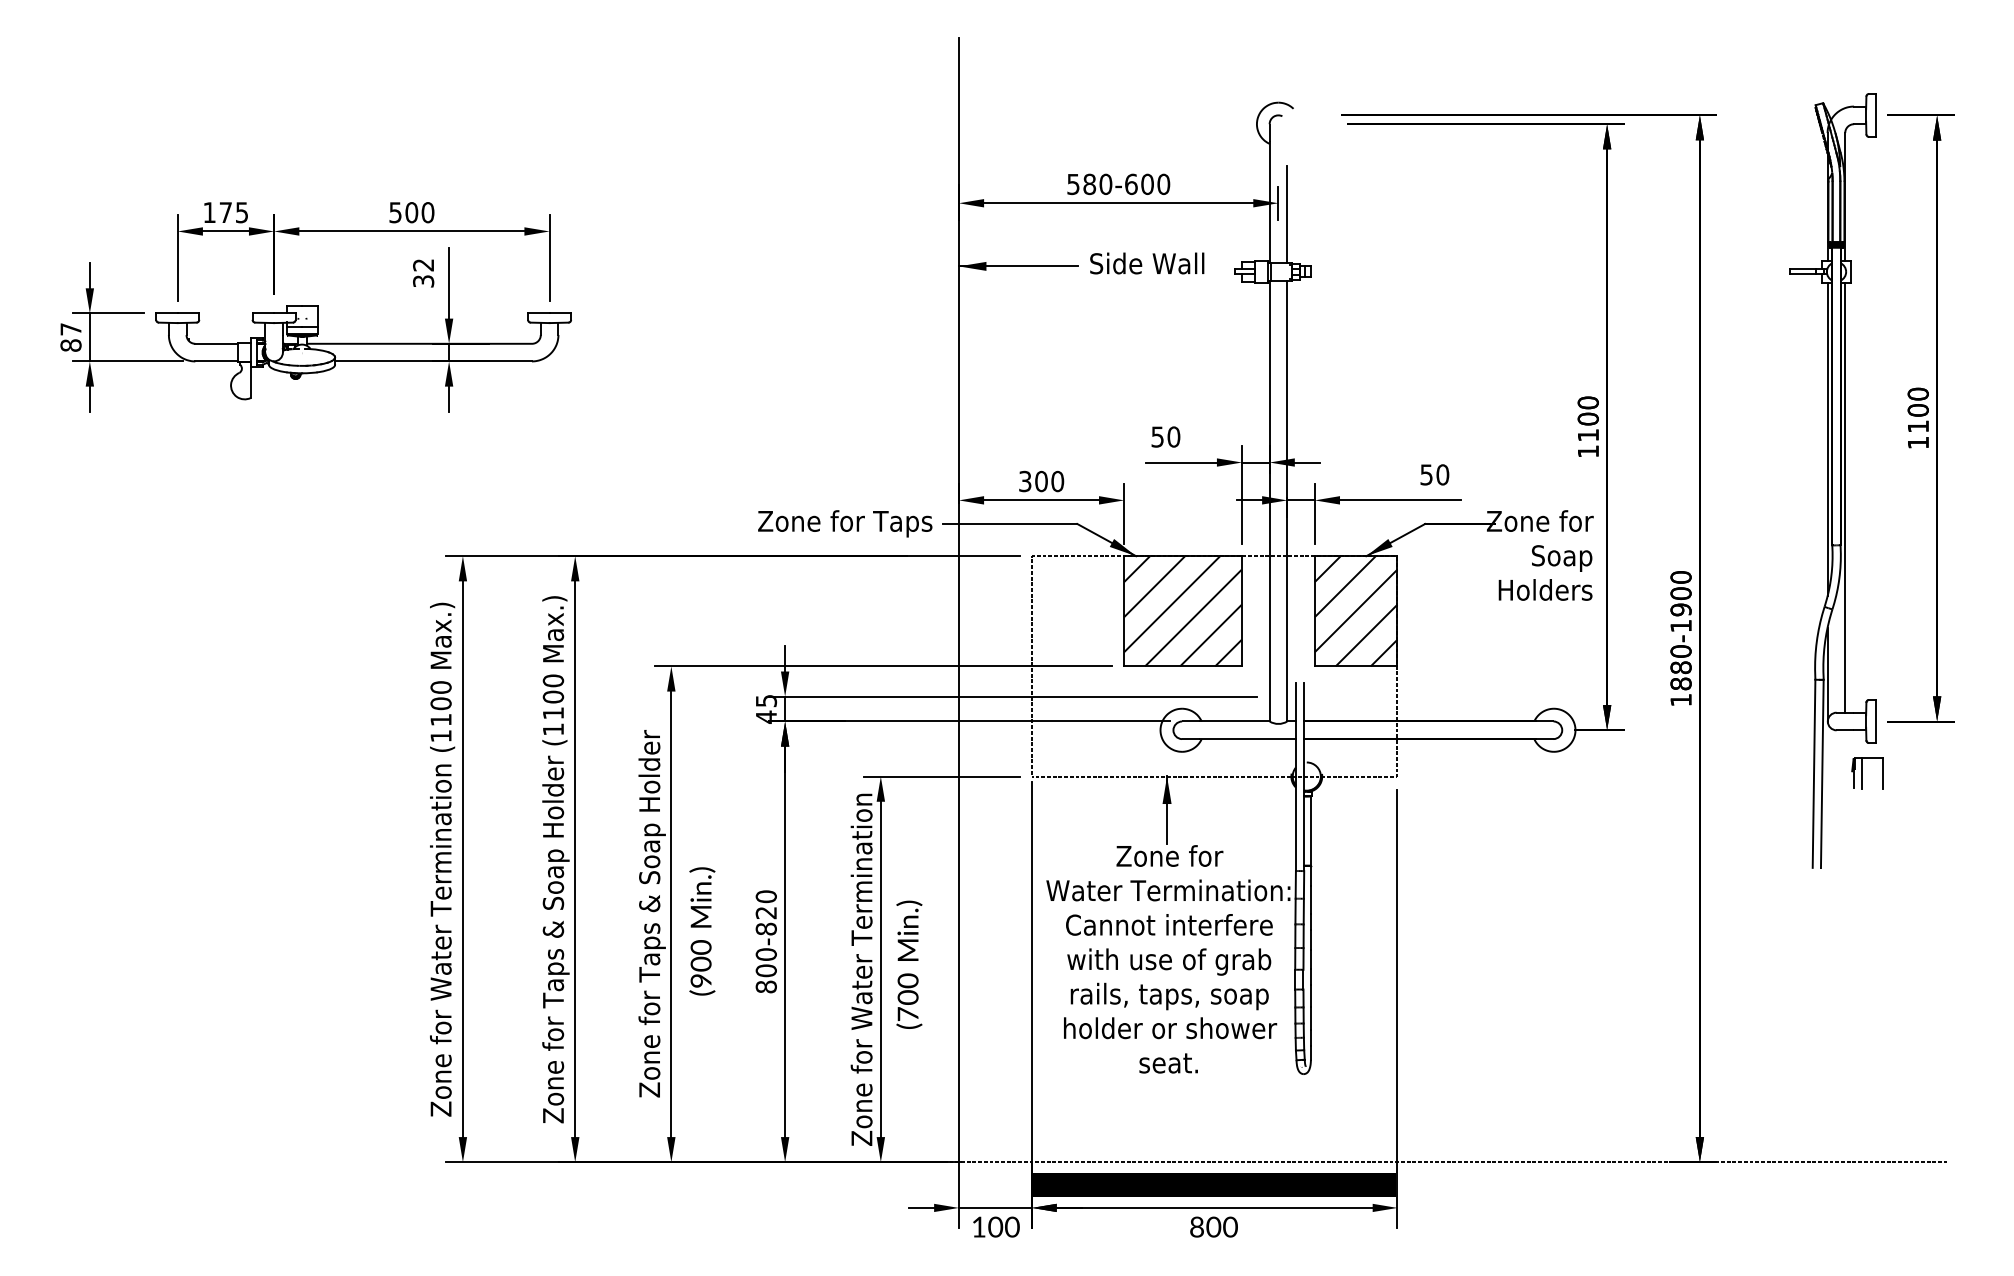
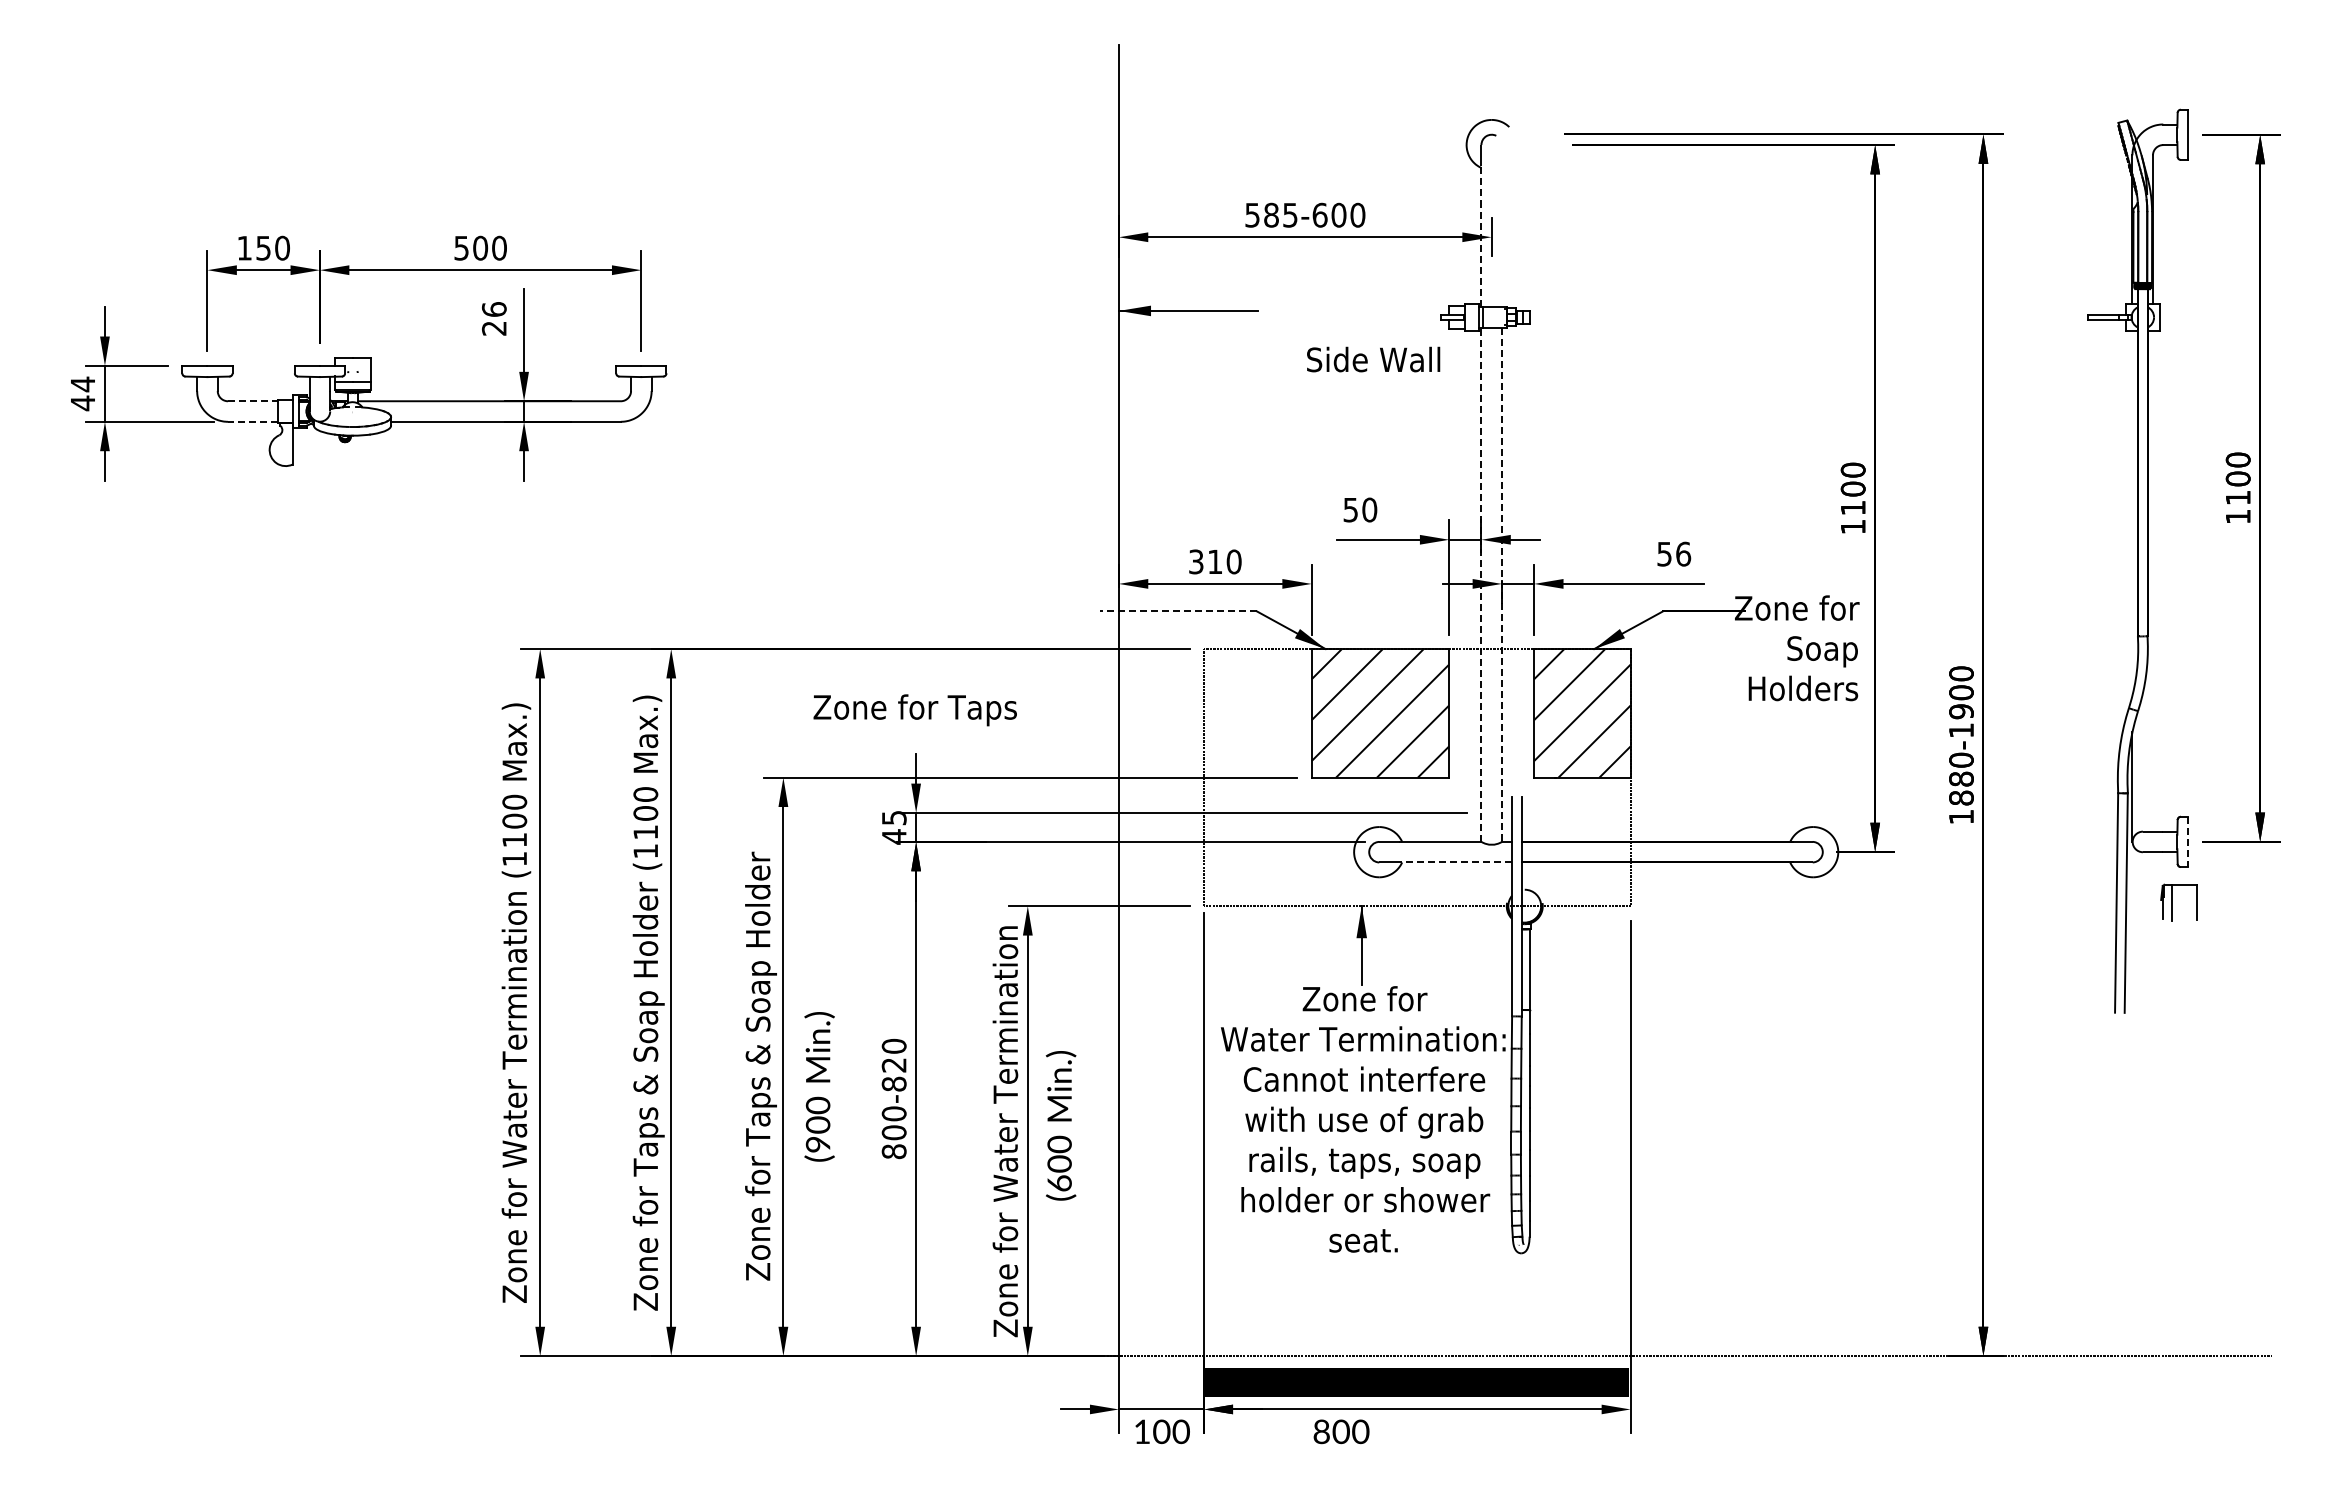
text: (1105, 183) -> (1290, 214), 580-600 -> 585-600
line: (1269, 201) -> (1481, 235), solid -> dashed
text: (233, 212) -> (272, 247), 175 -> 150
line: (1287, 214) -> (1502, 250), removed
text: (1147, 263) -> (1373, 359), moved
text: (422, 272) -> (493, 318), 32 -> 26
text: (70, 337) -> (82, 393), 87 -> 44
line: (216, 344) -> (252, 401), solid -> dashed
line: (216, 361) -> (252, 421), solid -> dashed
line: (1827, 439) -> (2132, 512), removed
text: (1442, 474) -> (1683, 553), 50 -> 56
text: (1040, 481) -> (1214, 561), 300 -> 310
line: (1845, 497) -> (2153, 580), removed
line: (1269, 501) -> (1481, 585), solid -> dashed
line: (1287, 501) -> (1502, 585), solid -> dashed
text: (844, 524) -> (914, 710), moved
line: (1009, 524) -> (1178, 611), solid -> dashed
line: (1875, 721) -> (2188, 842), solid -> dashed
line: (1247, 739) -> (1455, 862), solid -> dashed
text: (908, 1014) -> (1059, 1183), (700 -> (600
text: (1213, 1226) -> (1341, 1431), moved

